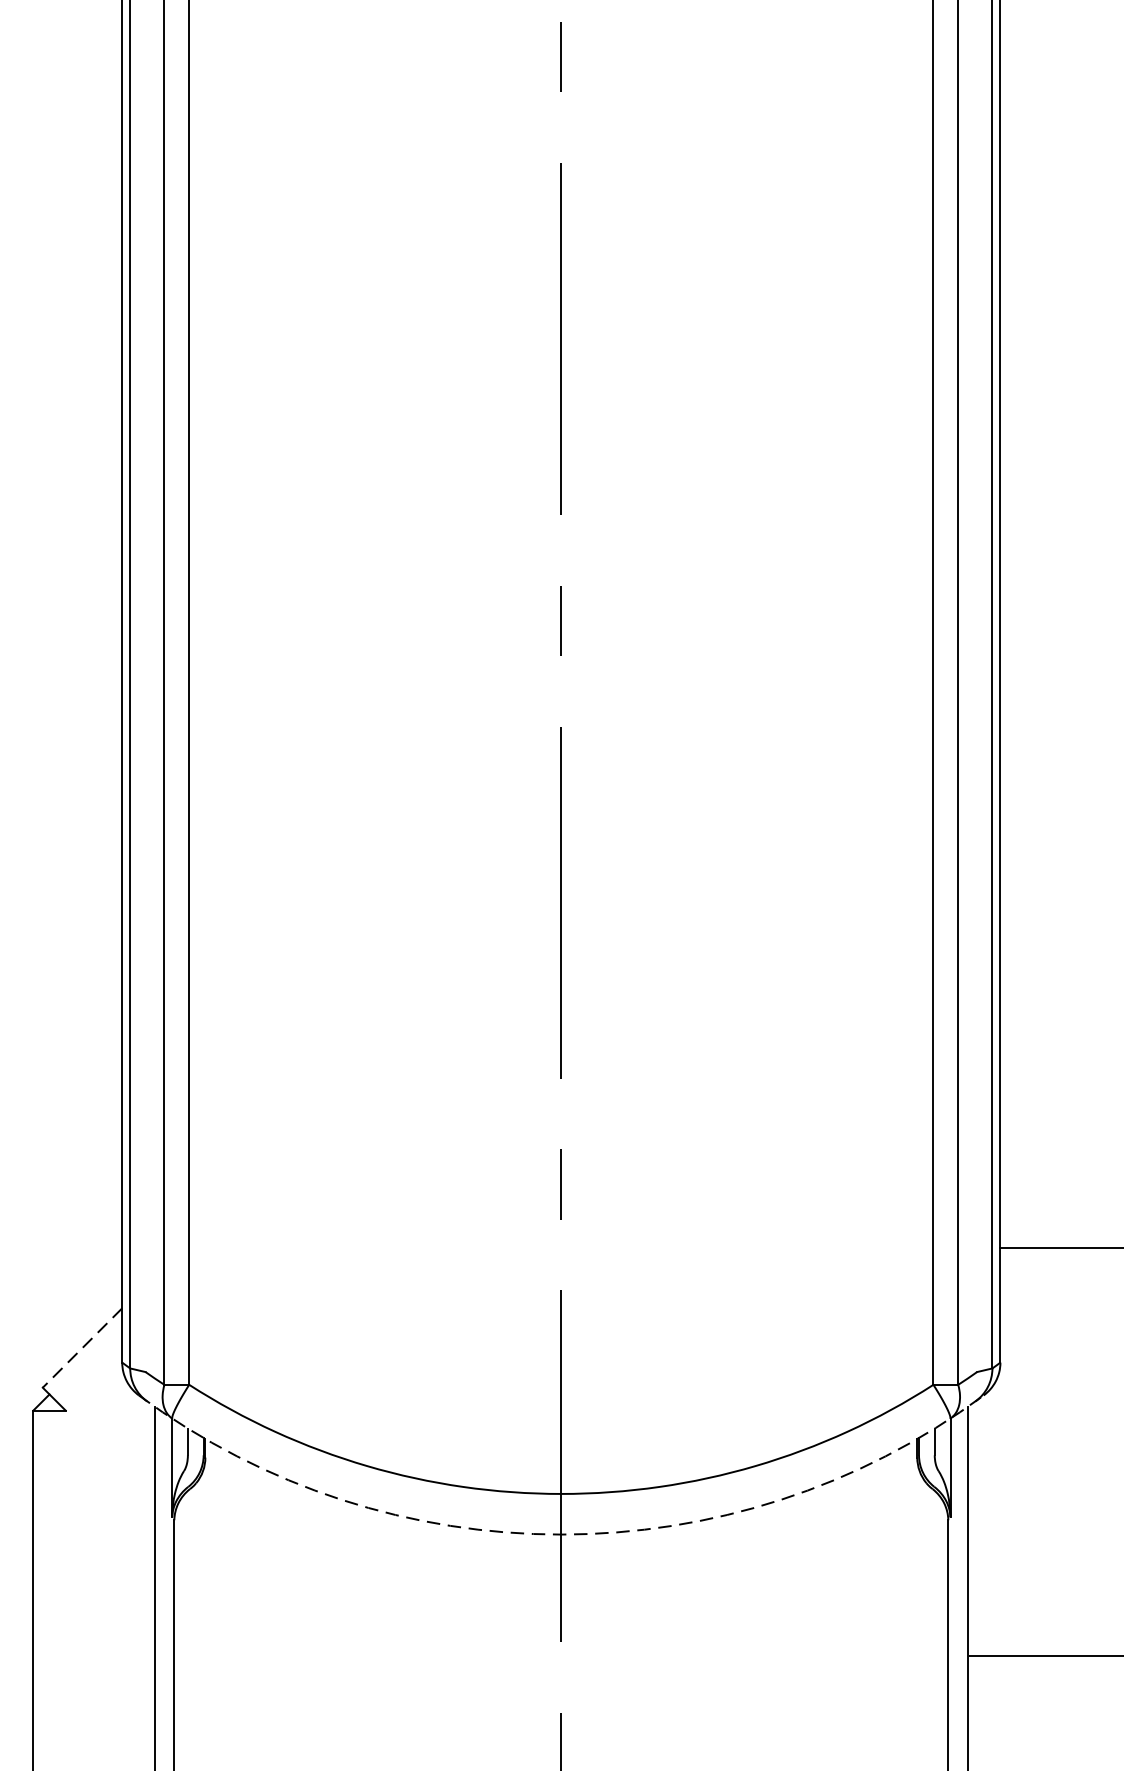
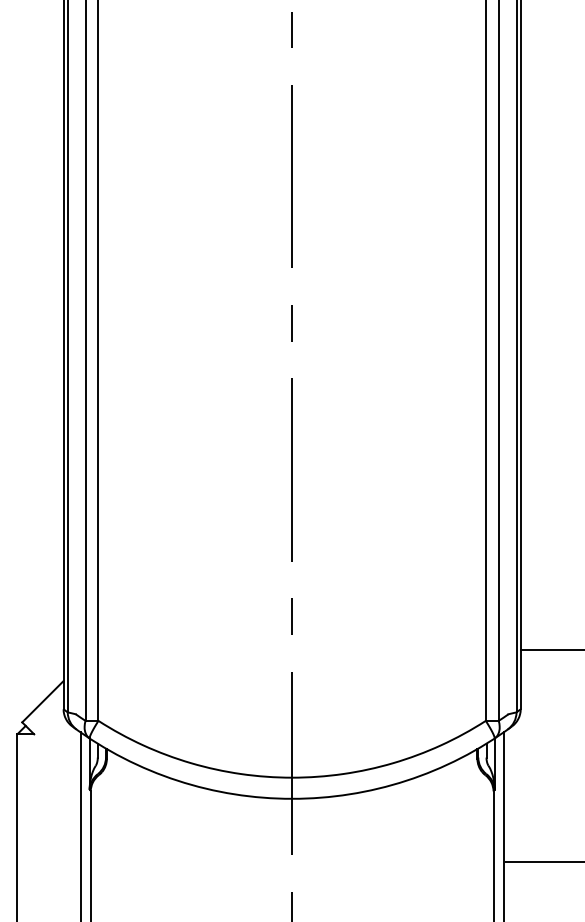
line: (81, 1349) -> (42, 702), dashed -> solid
arc: (562, 1533) -> (292, 798), dashed -> solid

